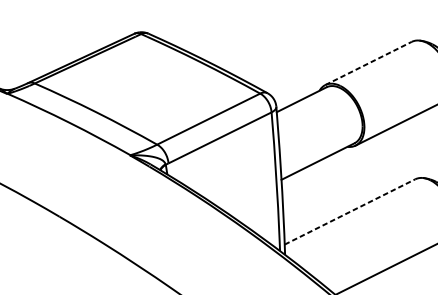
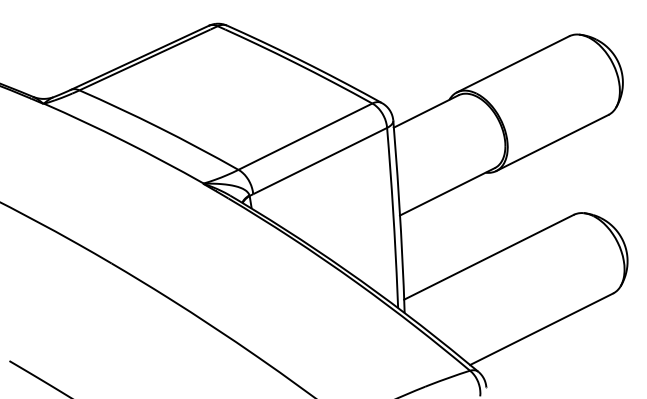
line: (368, 63) -> (513, 64), dashed -> solid
line: (350, 212) -> (489, 257), dashed -> solid

